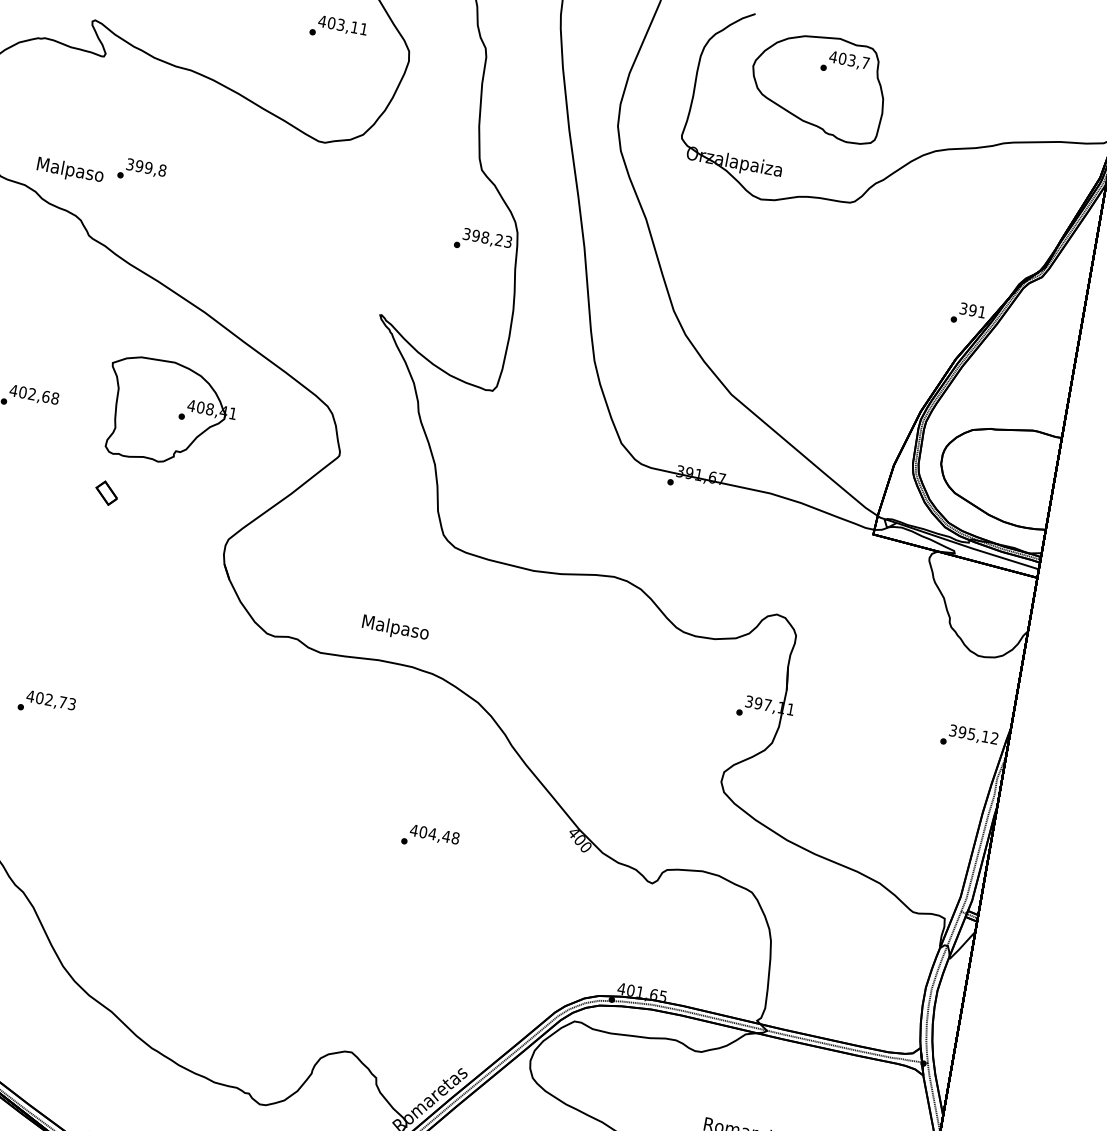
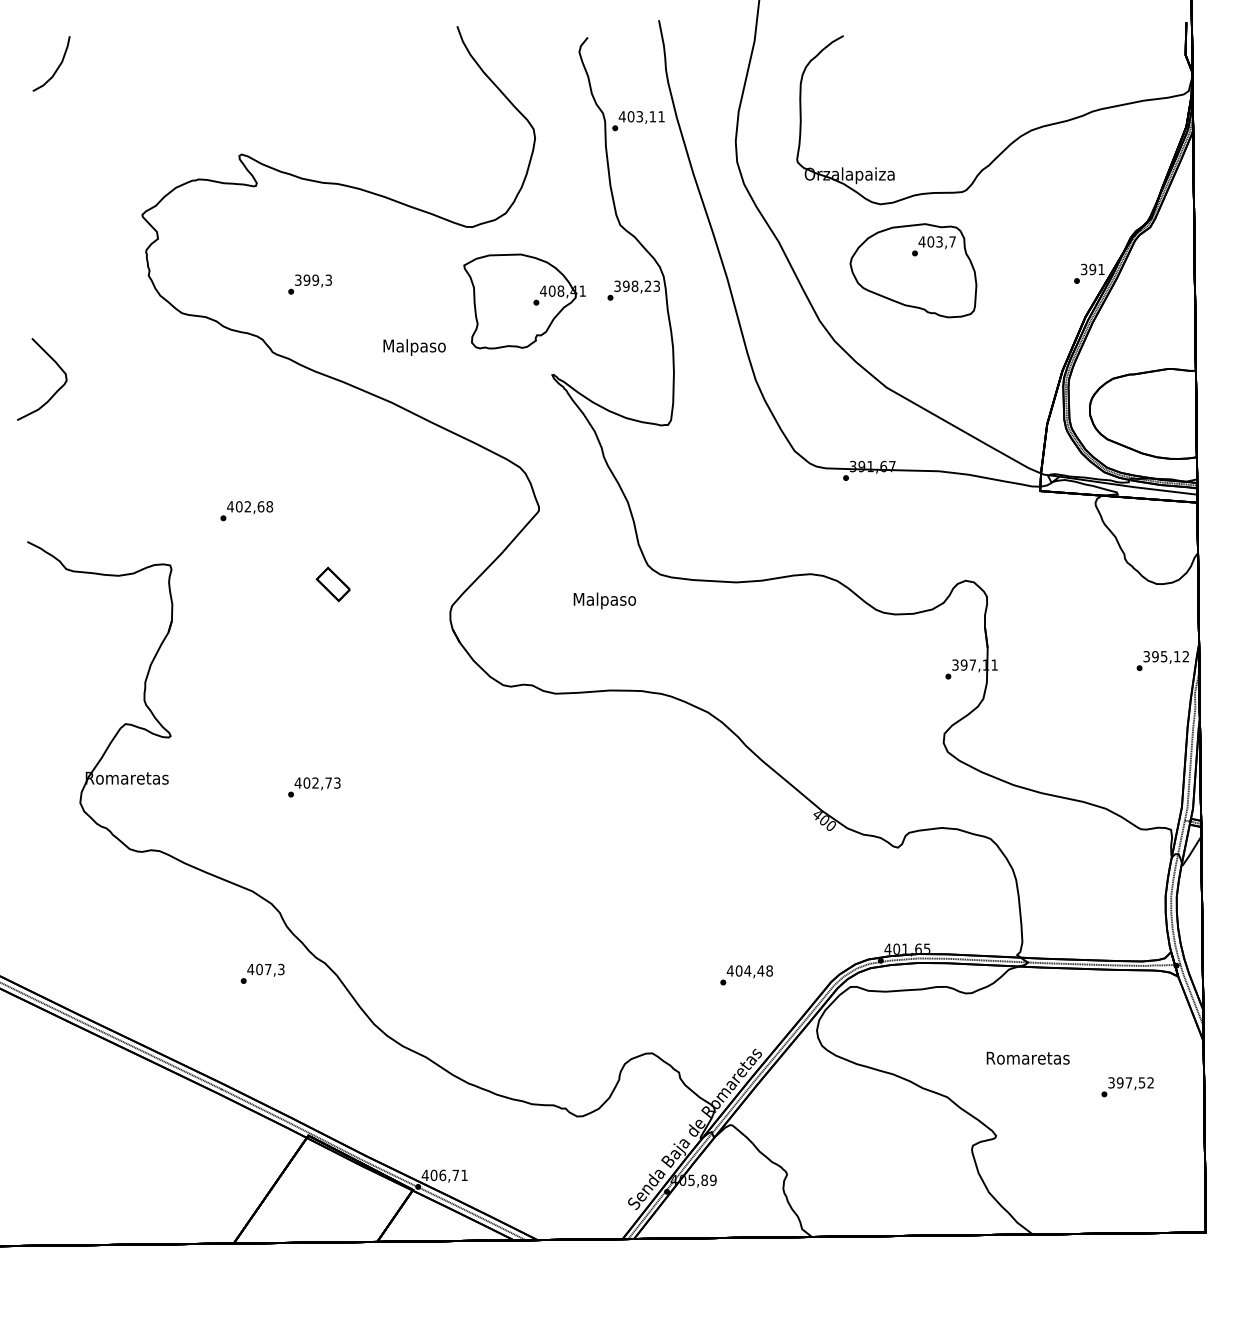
text: (338, 29) -> (638, 121), moved
part: (818, 85) -> (913, 270), moved
text: (162, 169) -> (328, 279), 399,8 -> 399,3
text: (70, 171) -> (414, 347), moved
part: (169, 413) -> (524, 301), moved
part: (106, 493) -> (332, 584), size x1.6
text: (395, 628) -> (604, 600), moved
text: (430, 838) -> (746, 975), moved

